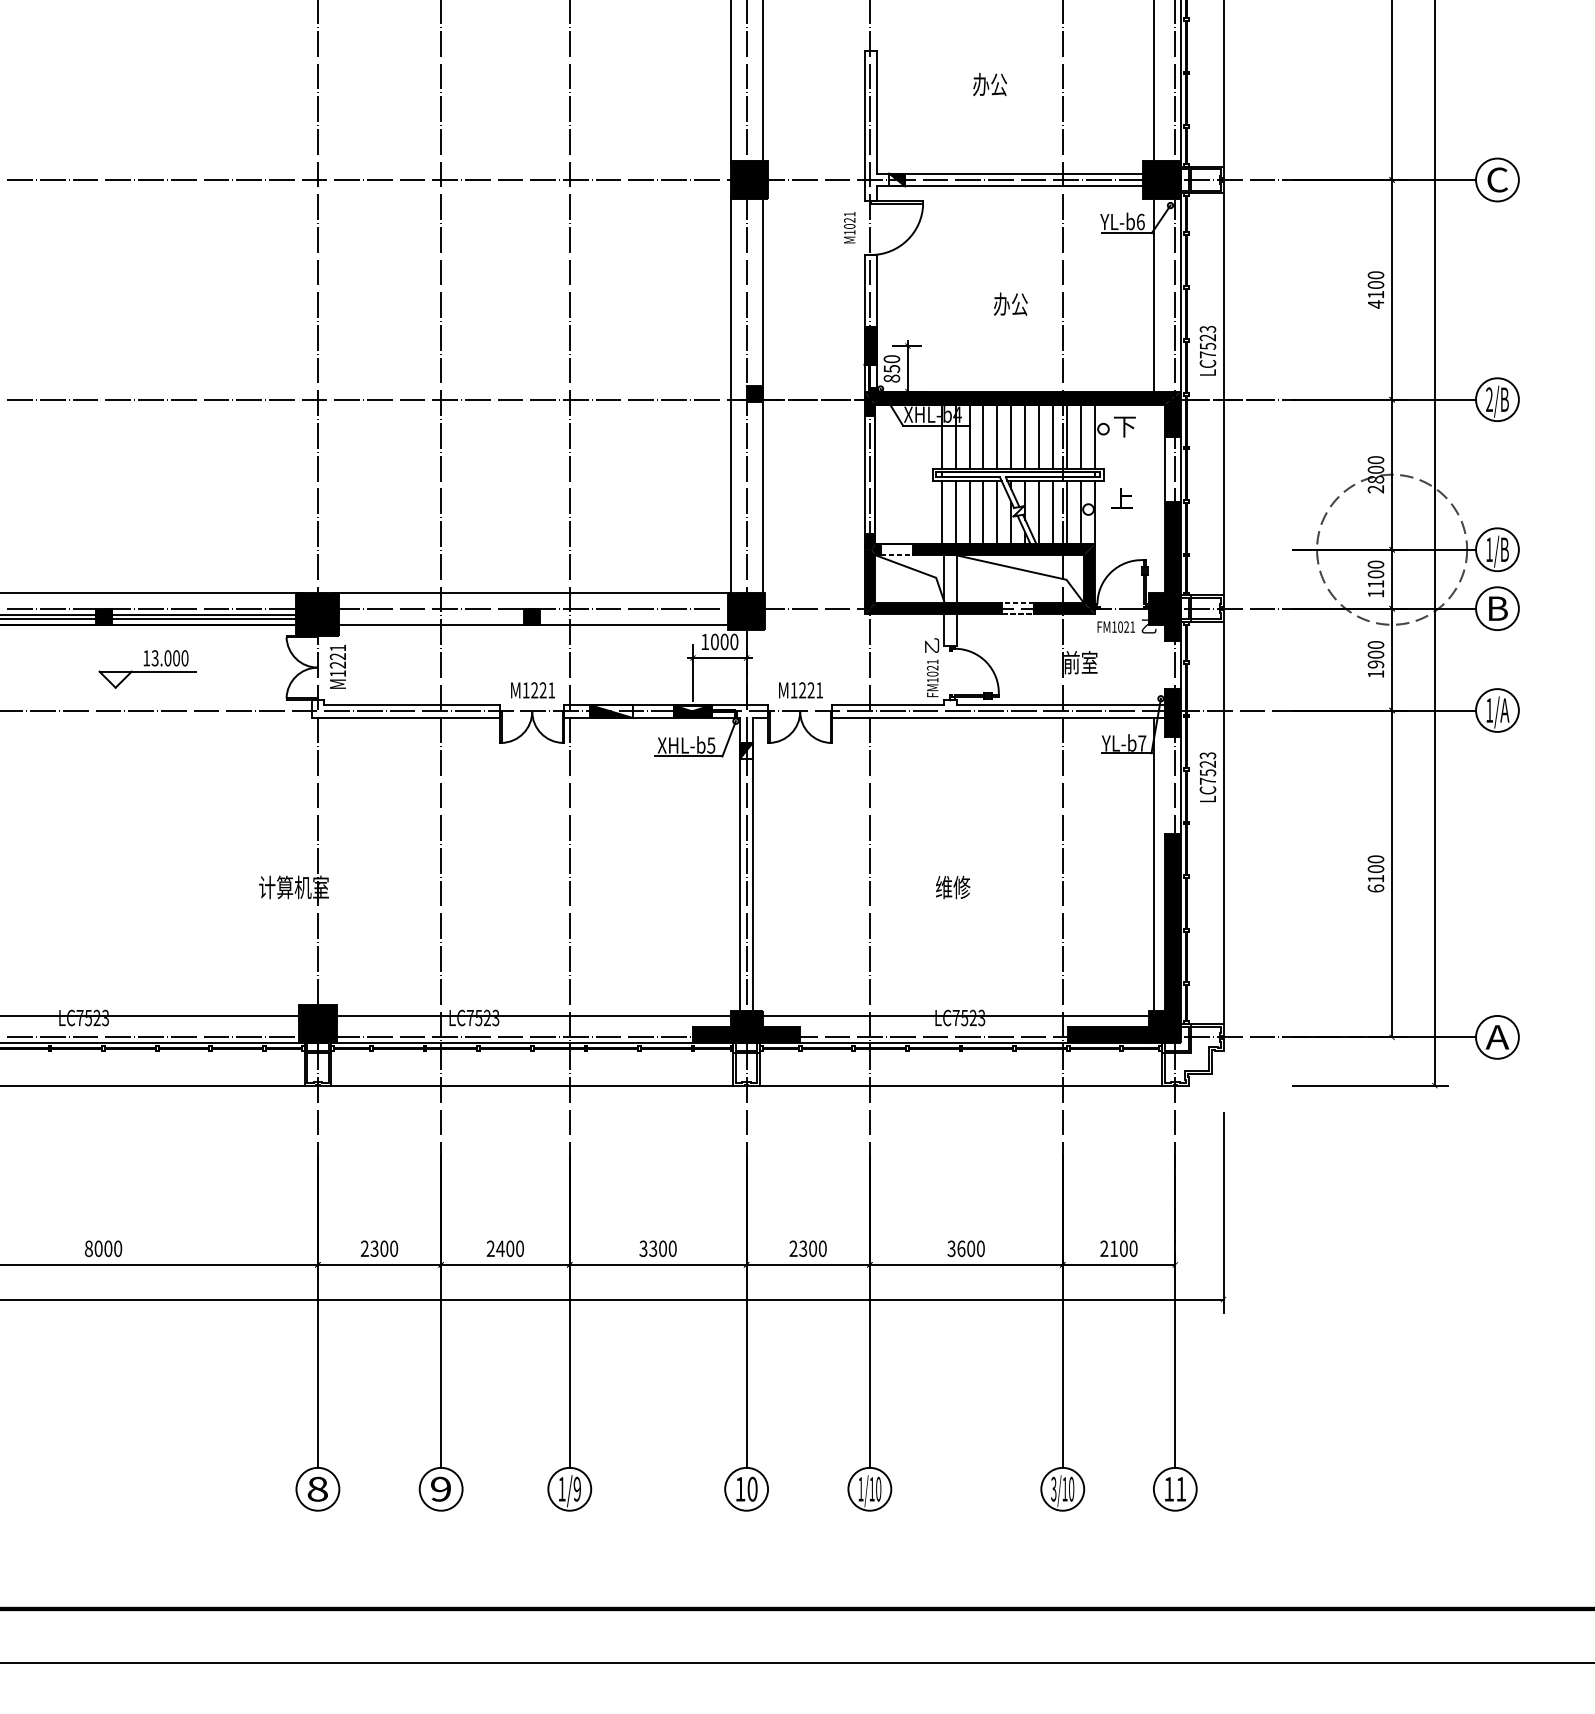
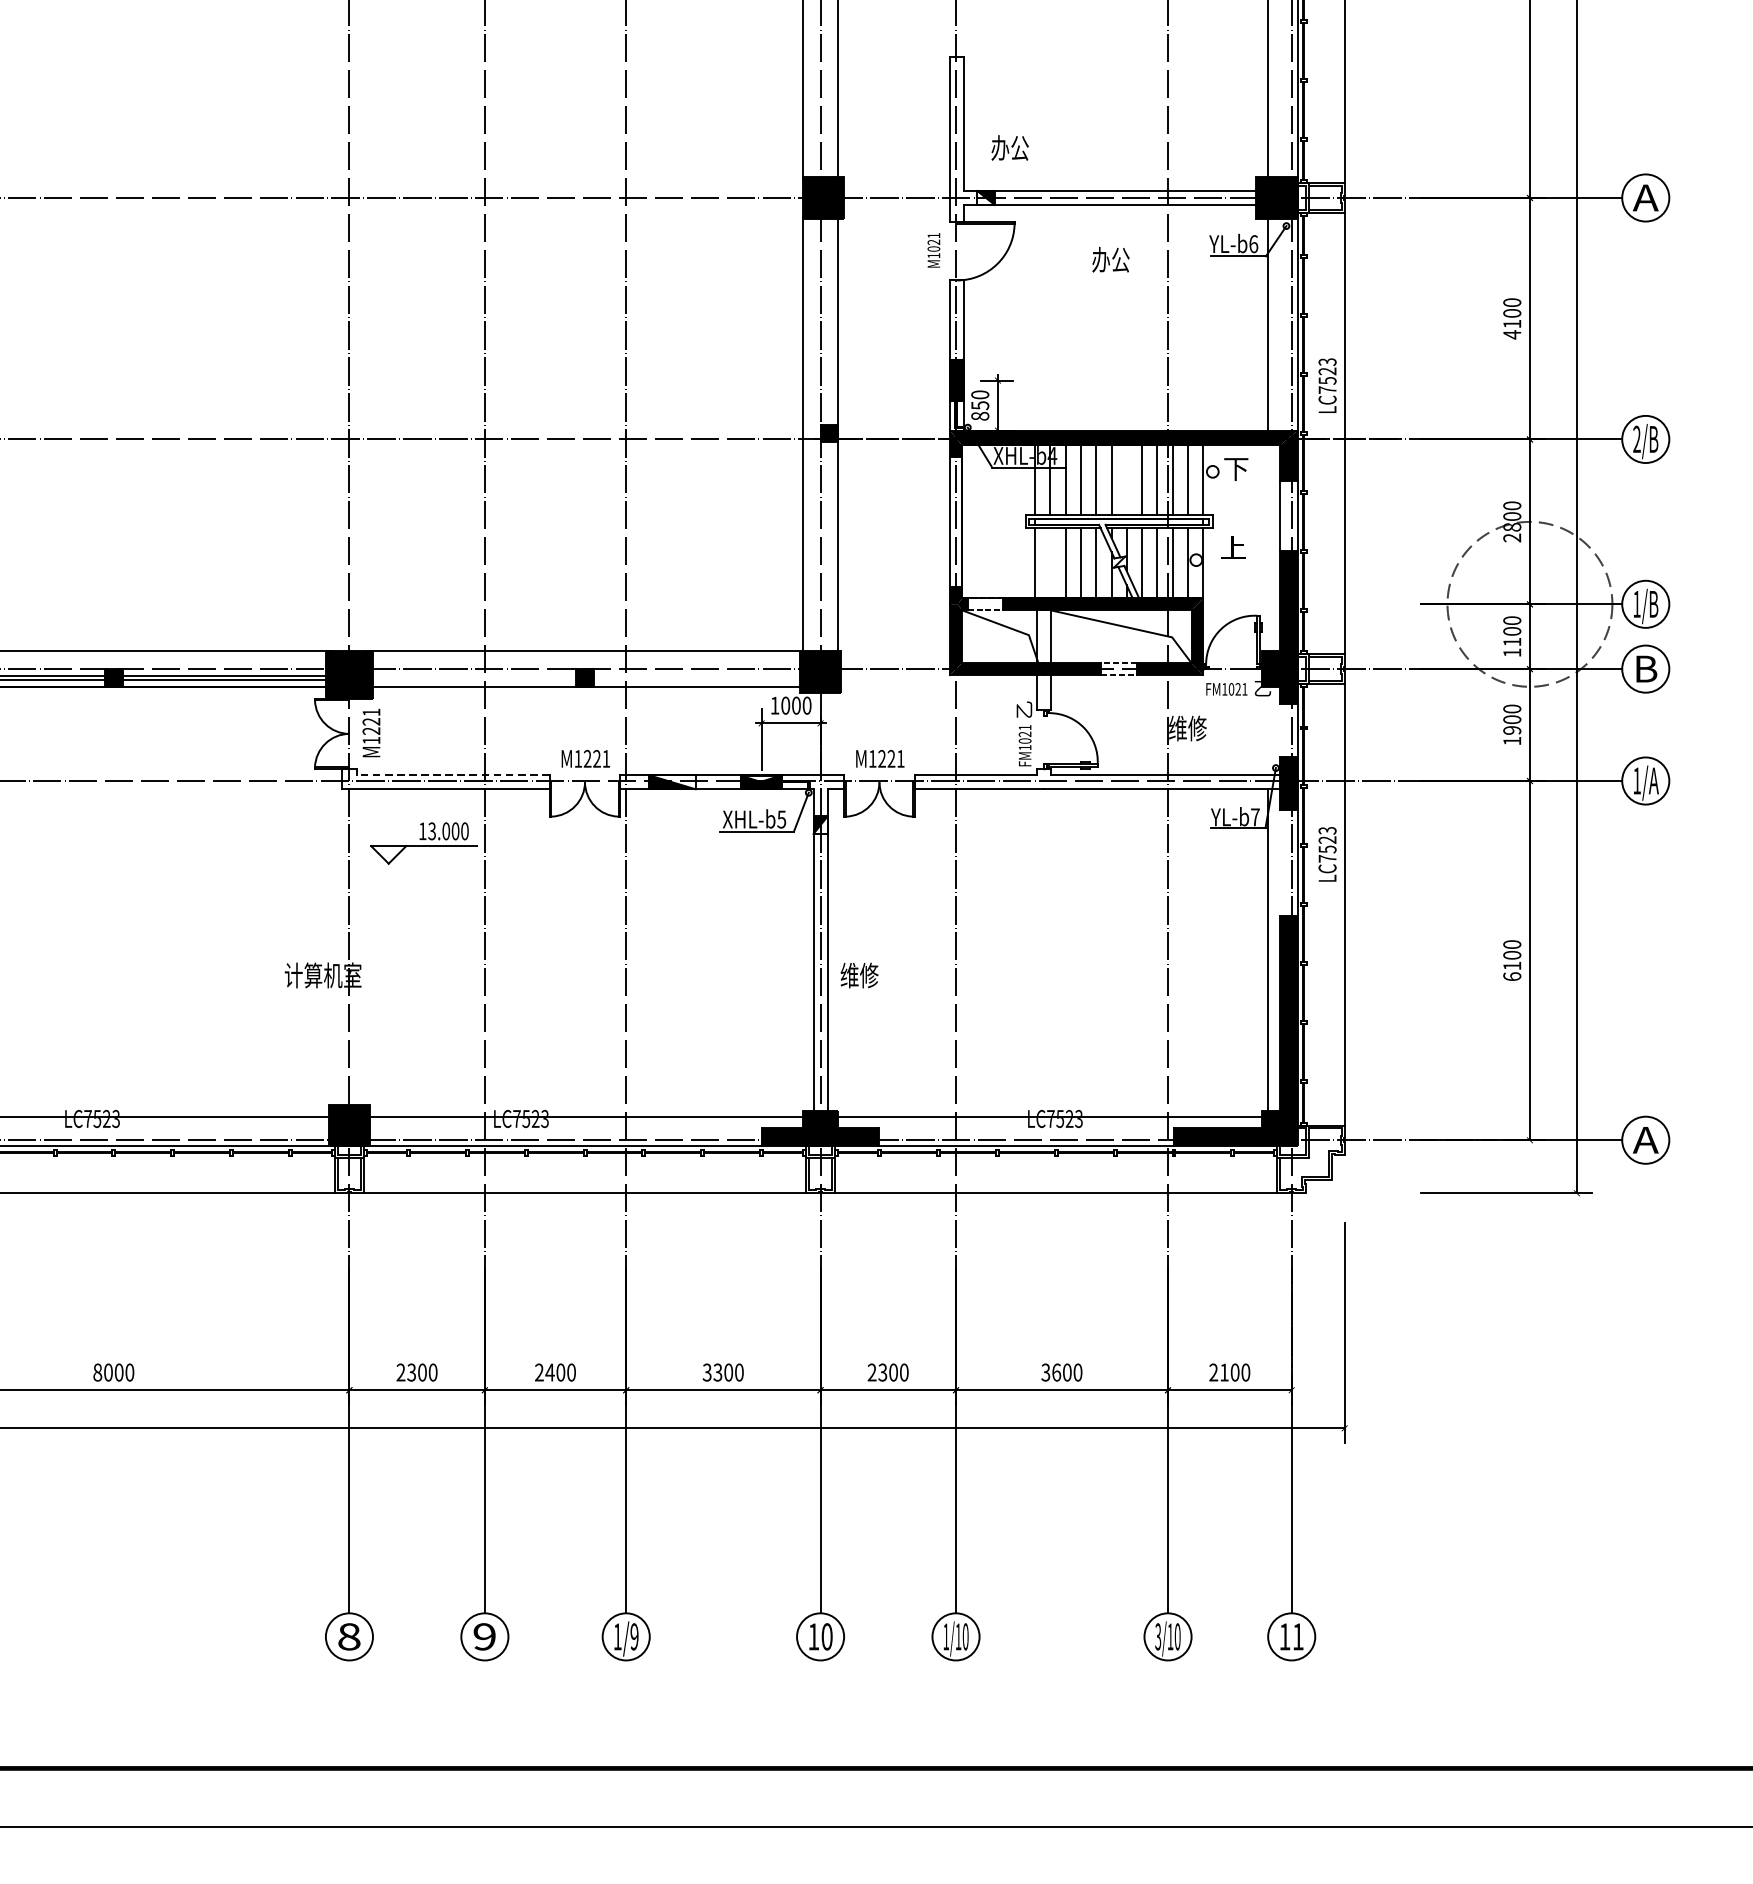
text: (989, 84) -> (1009, 147), moved
text: (1497, 179) -> (1645, 197), C -> A
text: (1010, 303) -> (1110, 258), moved
line: (1025, 436) -> (1127, 479), removed
line: (955, 512) -> (1050, 563), removed
text: (1080, 662) -> (1187, 728), 前室 -> 维修
part: (147, 669) -> (423, 843), moved
line: (412, 705) -> (453, 775), solid -> dashed
text: (953, 887) -> (860, 975), moved

